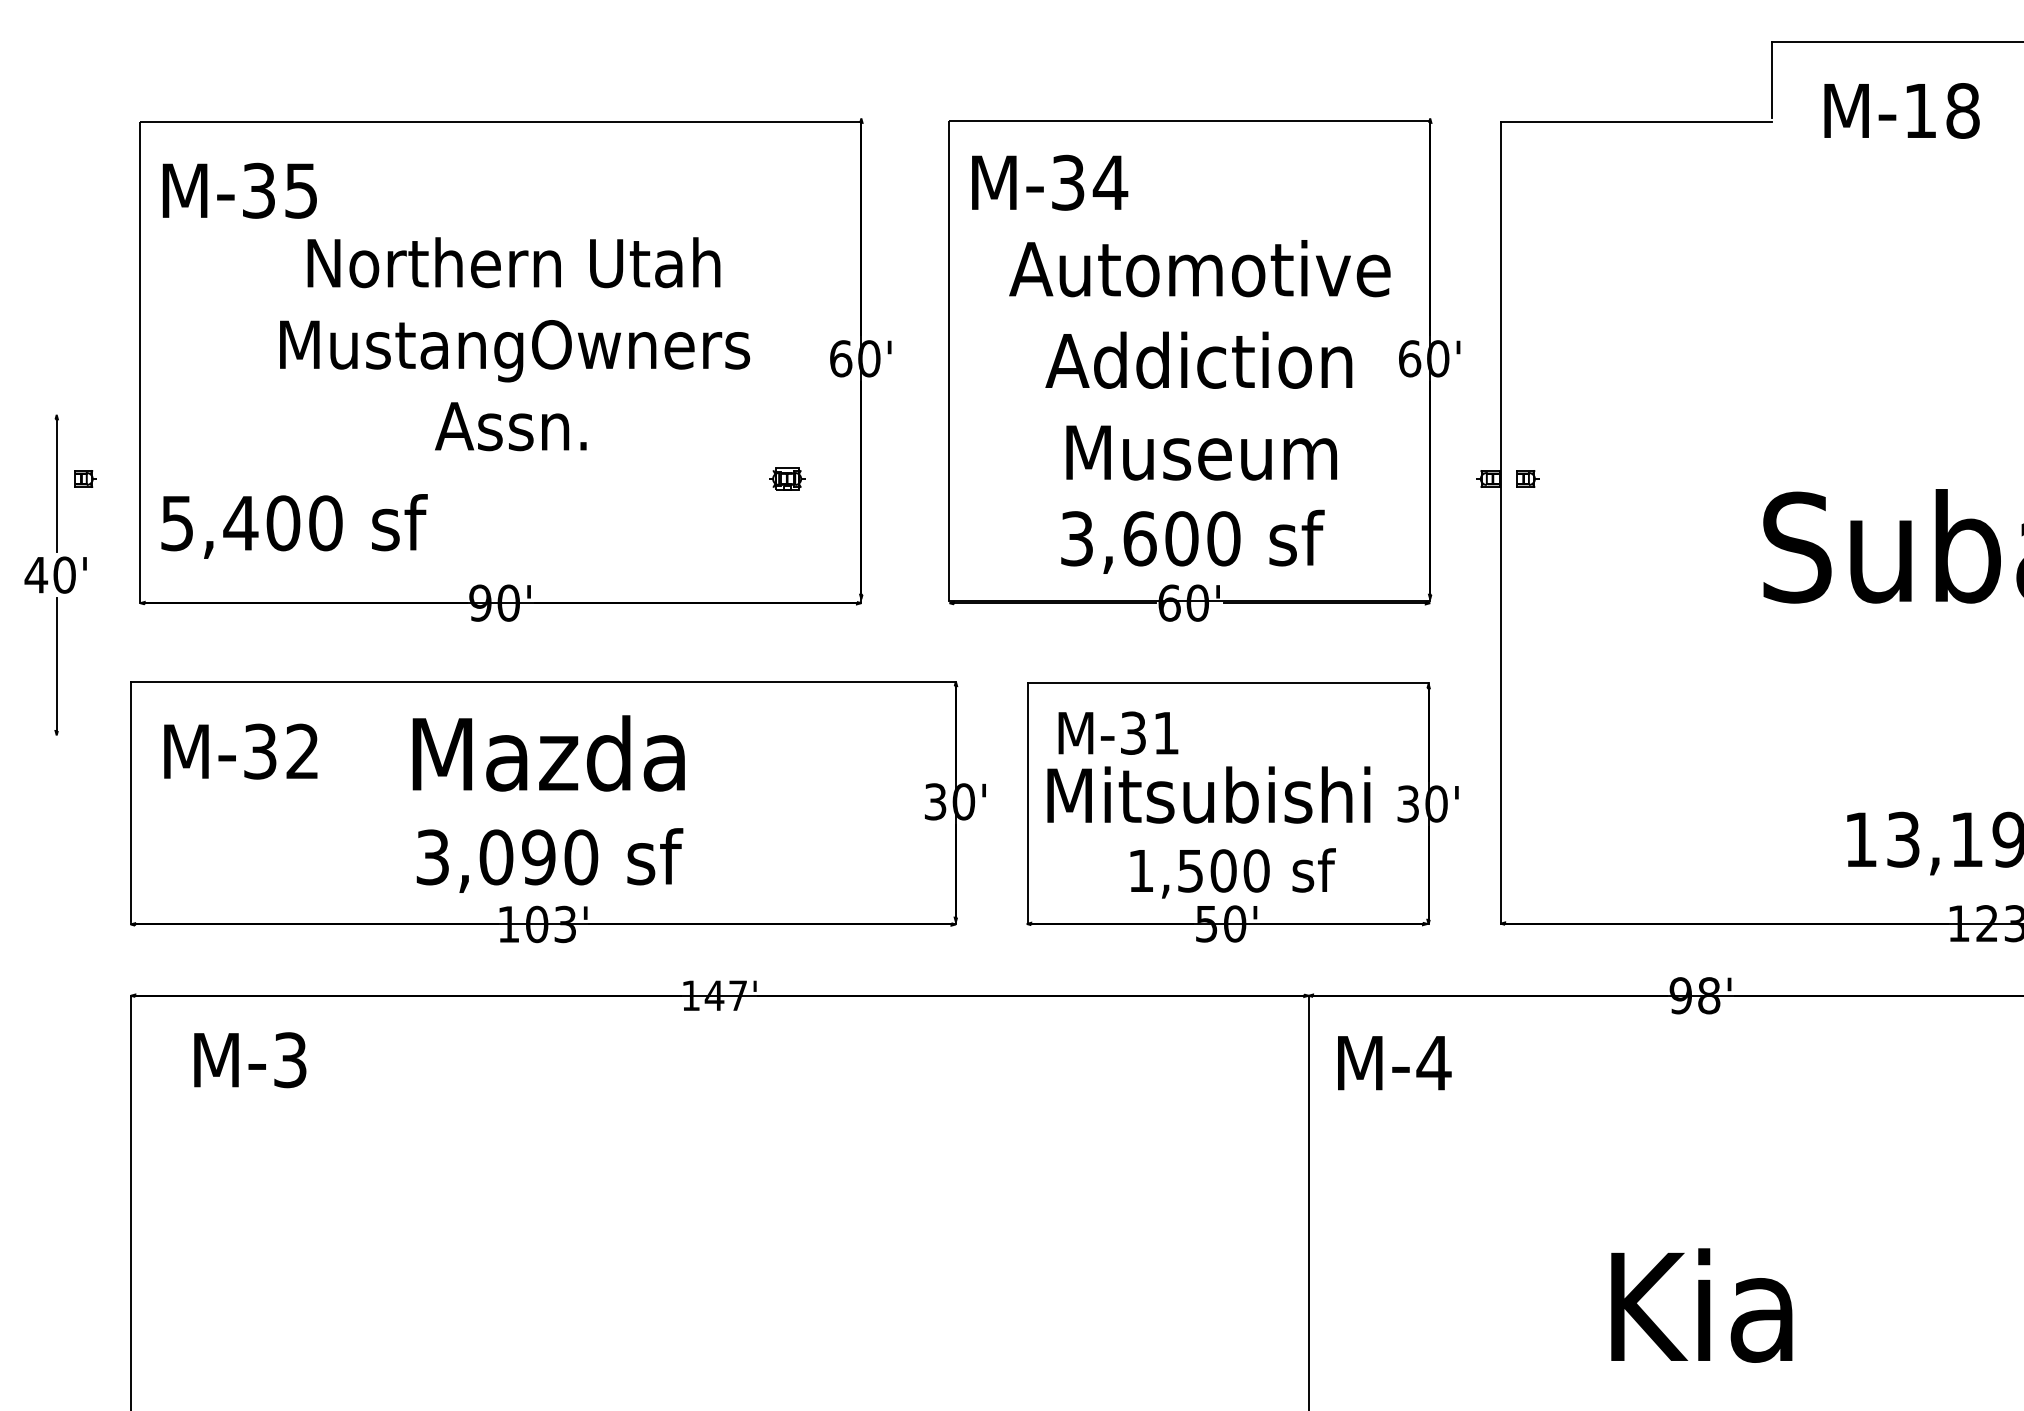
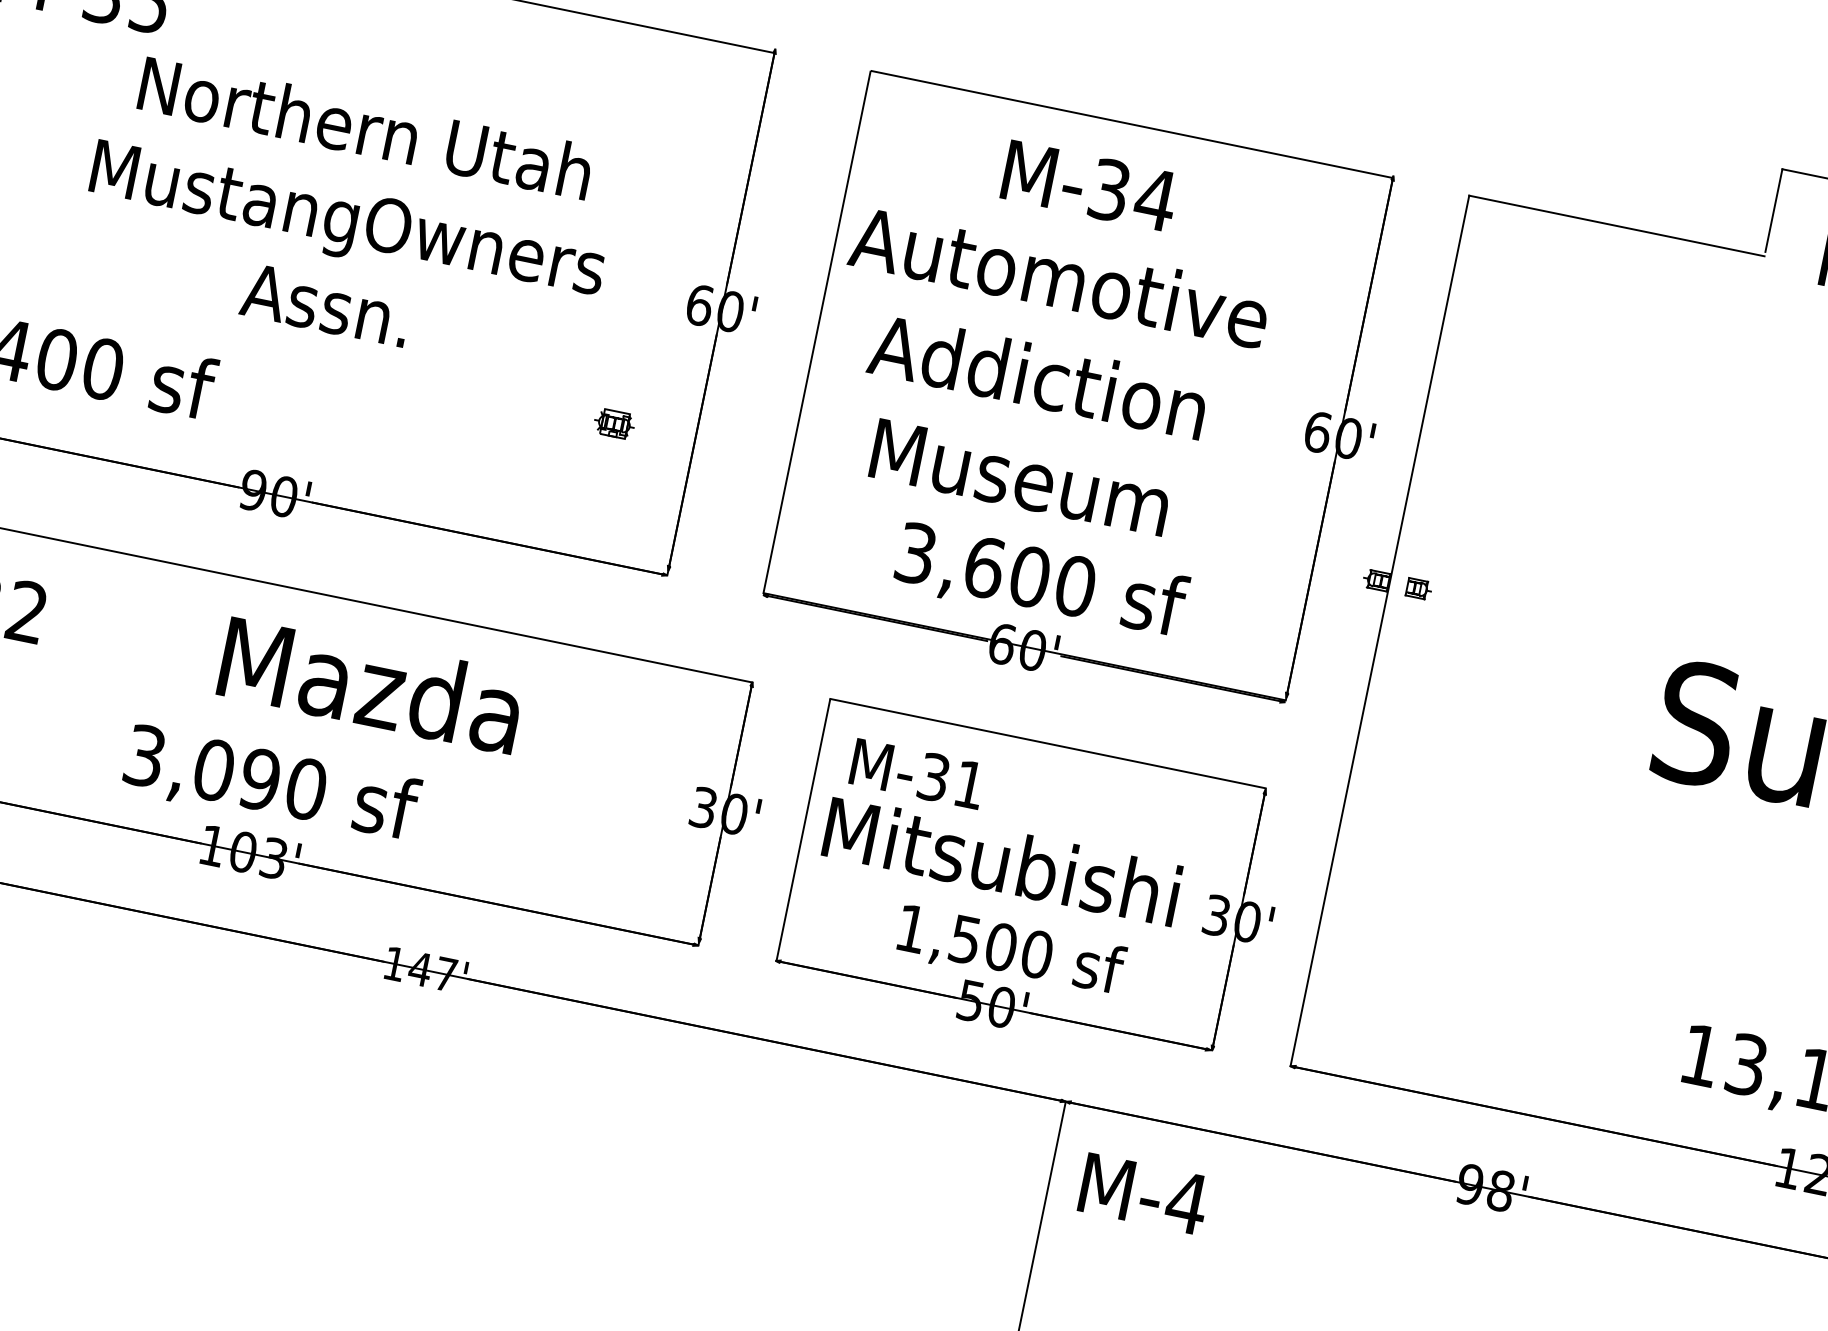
text: (1050, 182) -> (1090, 185), moved
text: (1199, 360) -> (1038, 376), moved
text: (548, 753) -> (371, 684), moved

